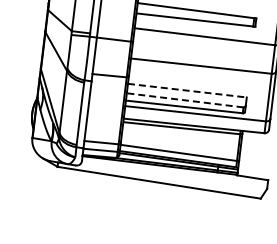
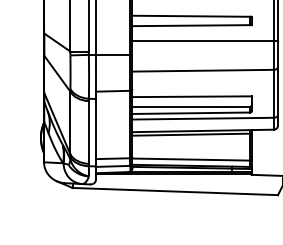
line: (187, 90) -> (192, 96), dashed -> solid
line: (185, 100) -> (191, 106), dashed -> solid

